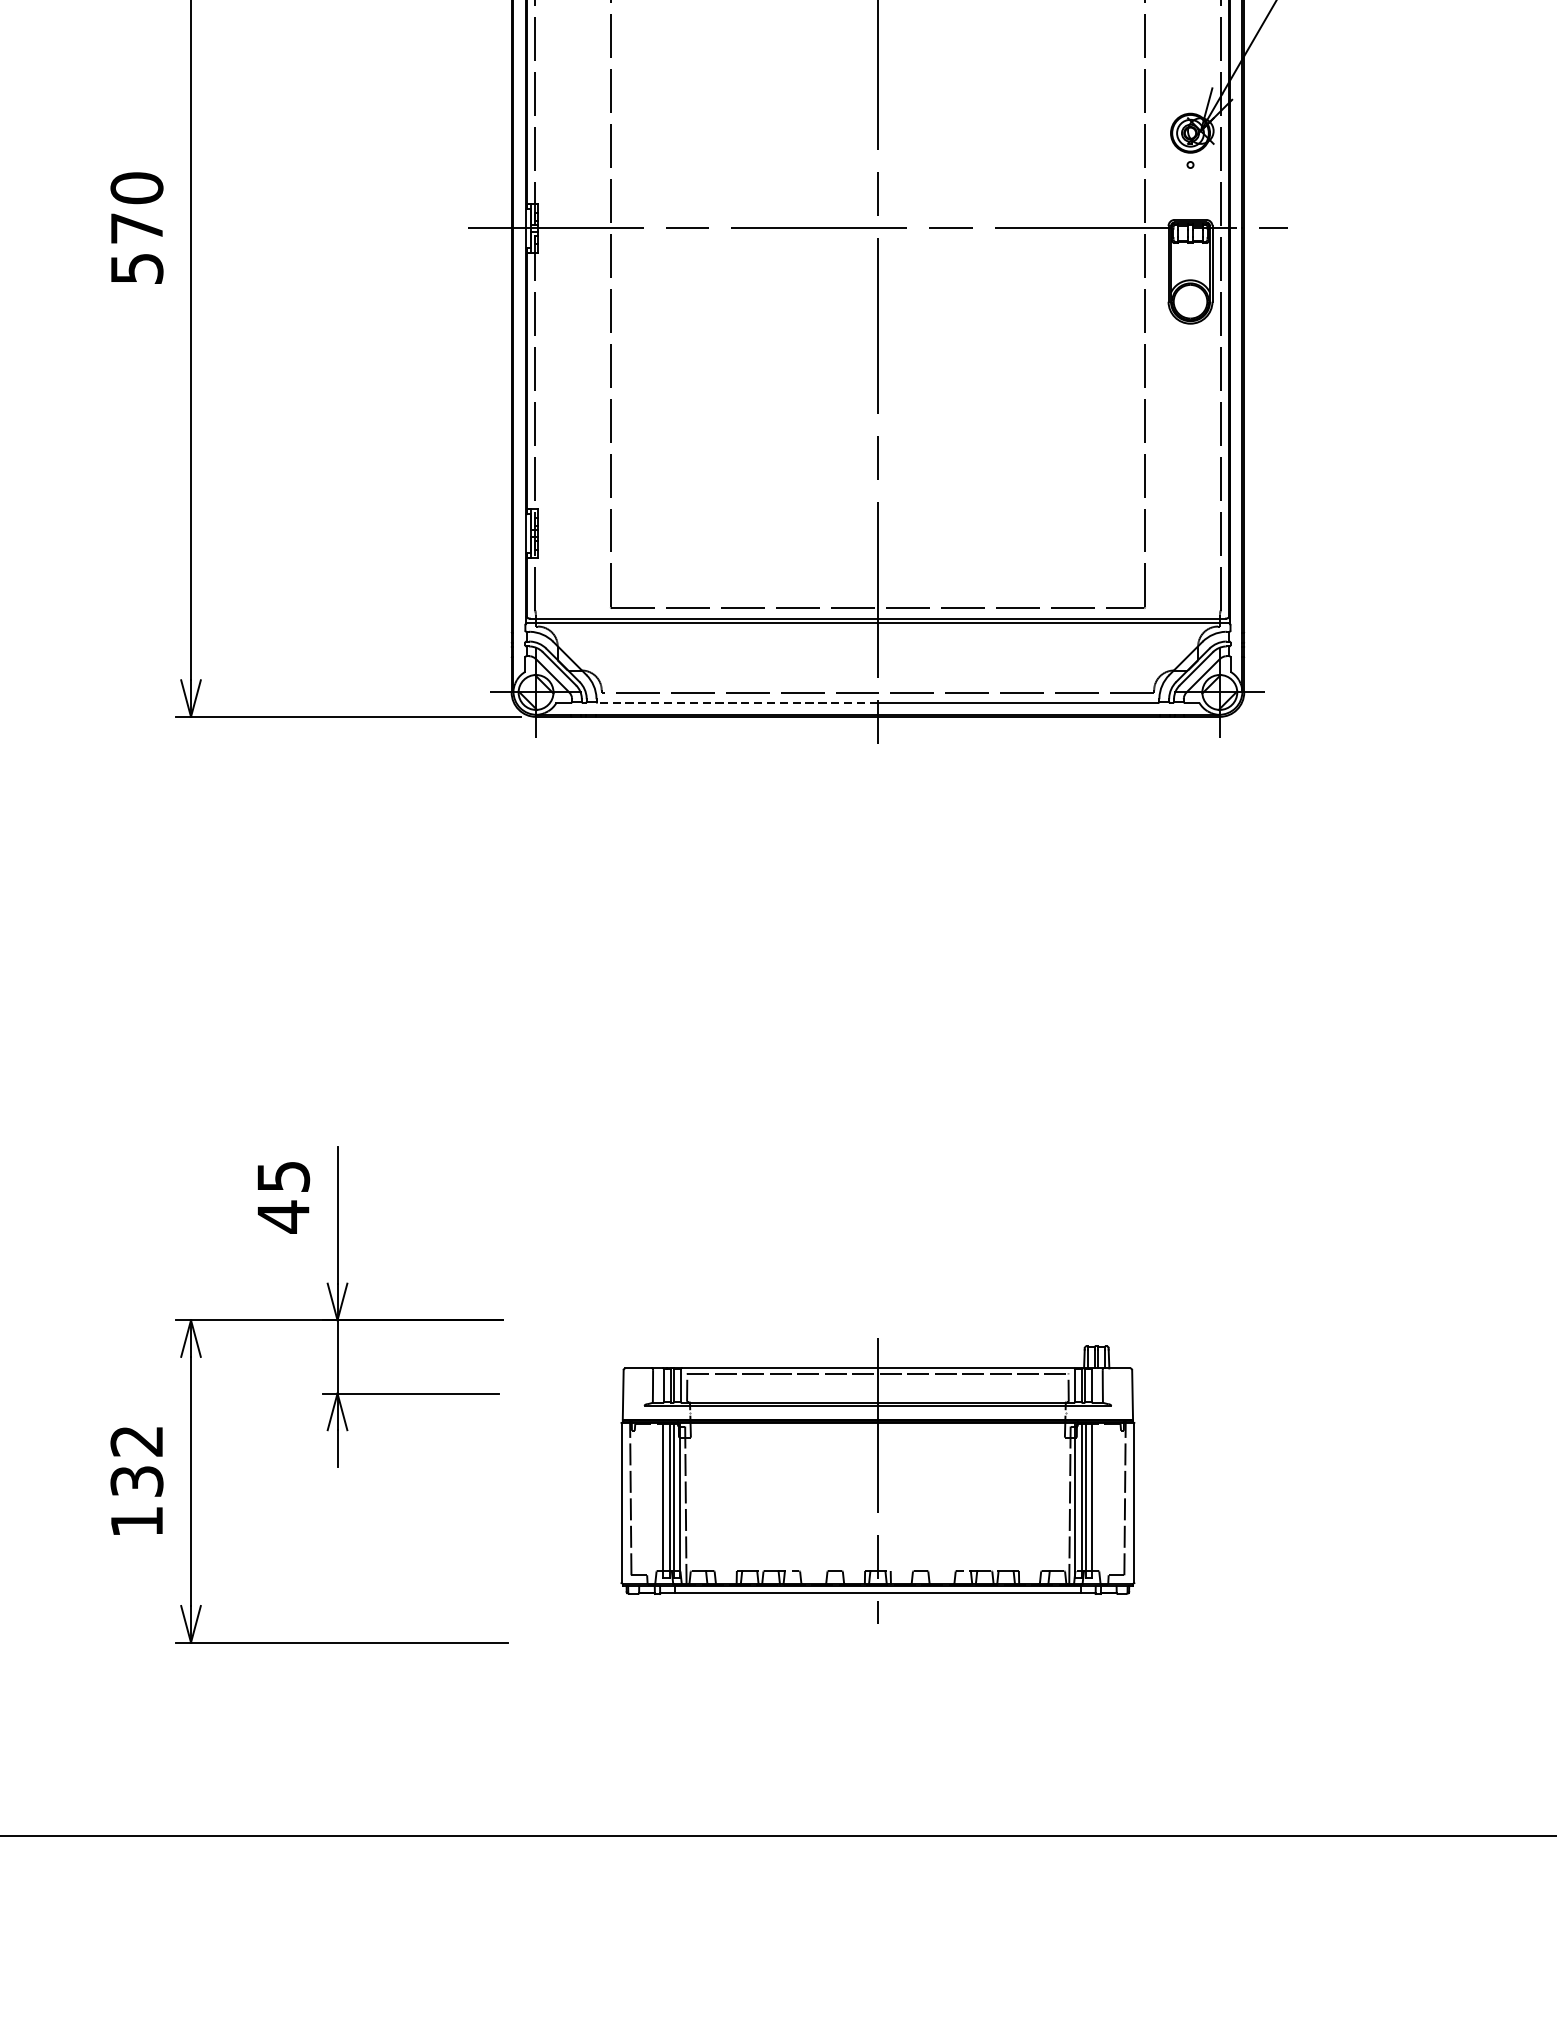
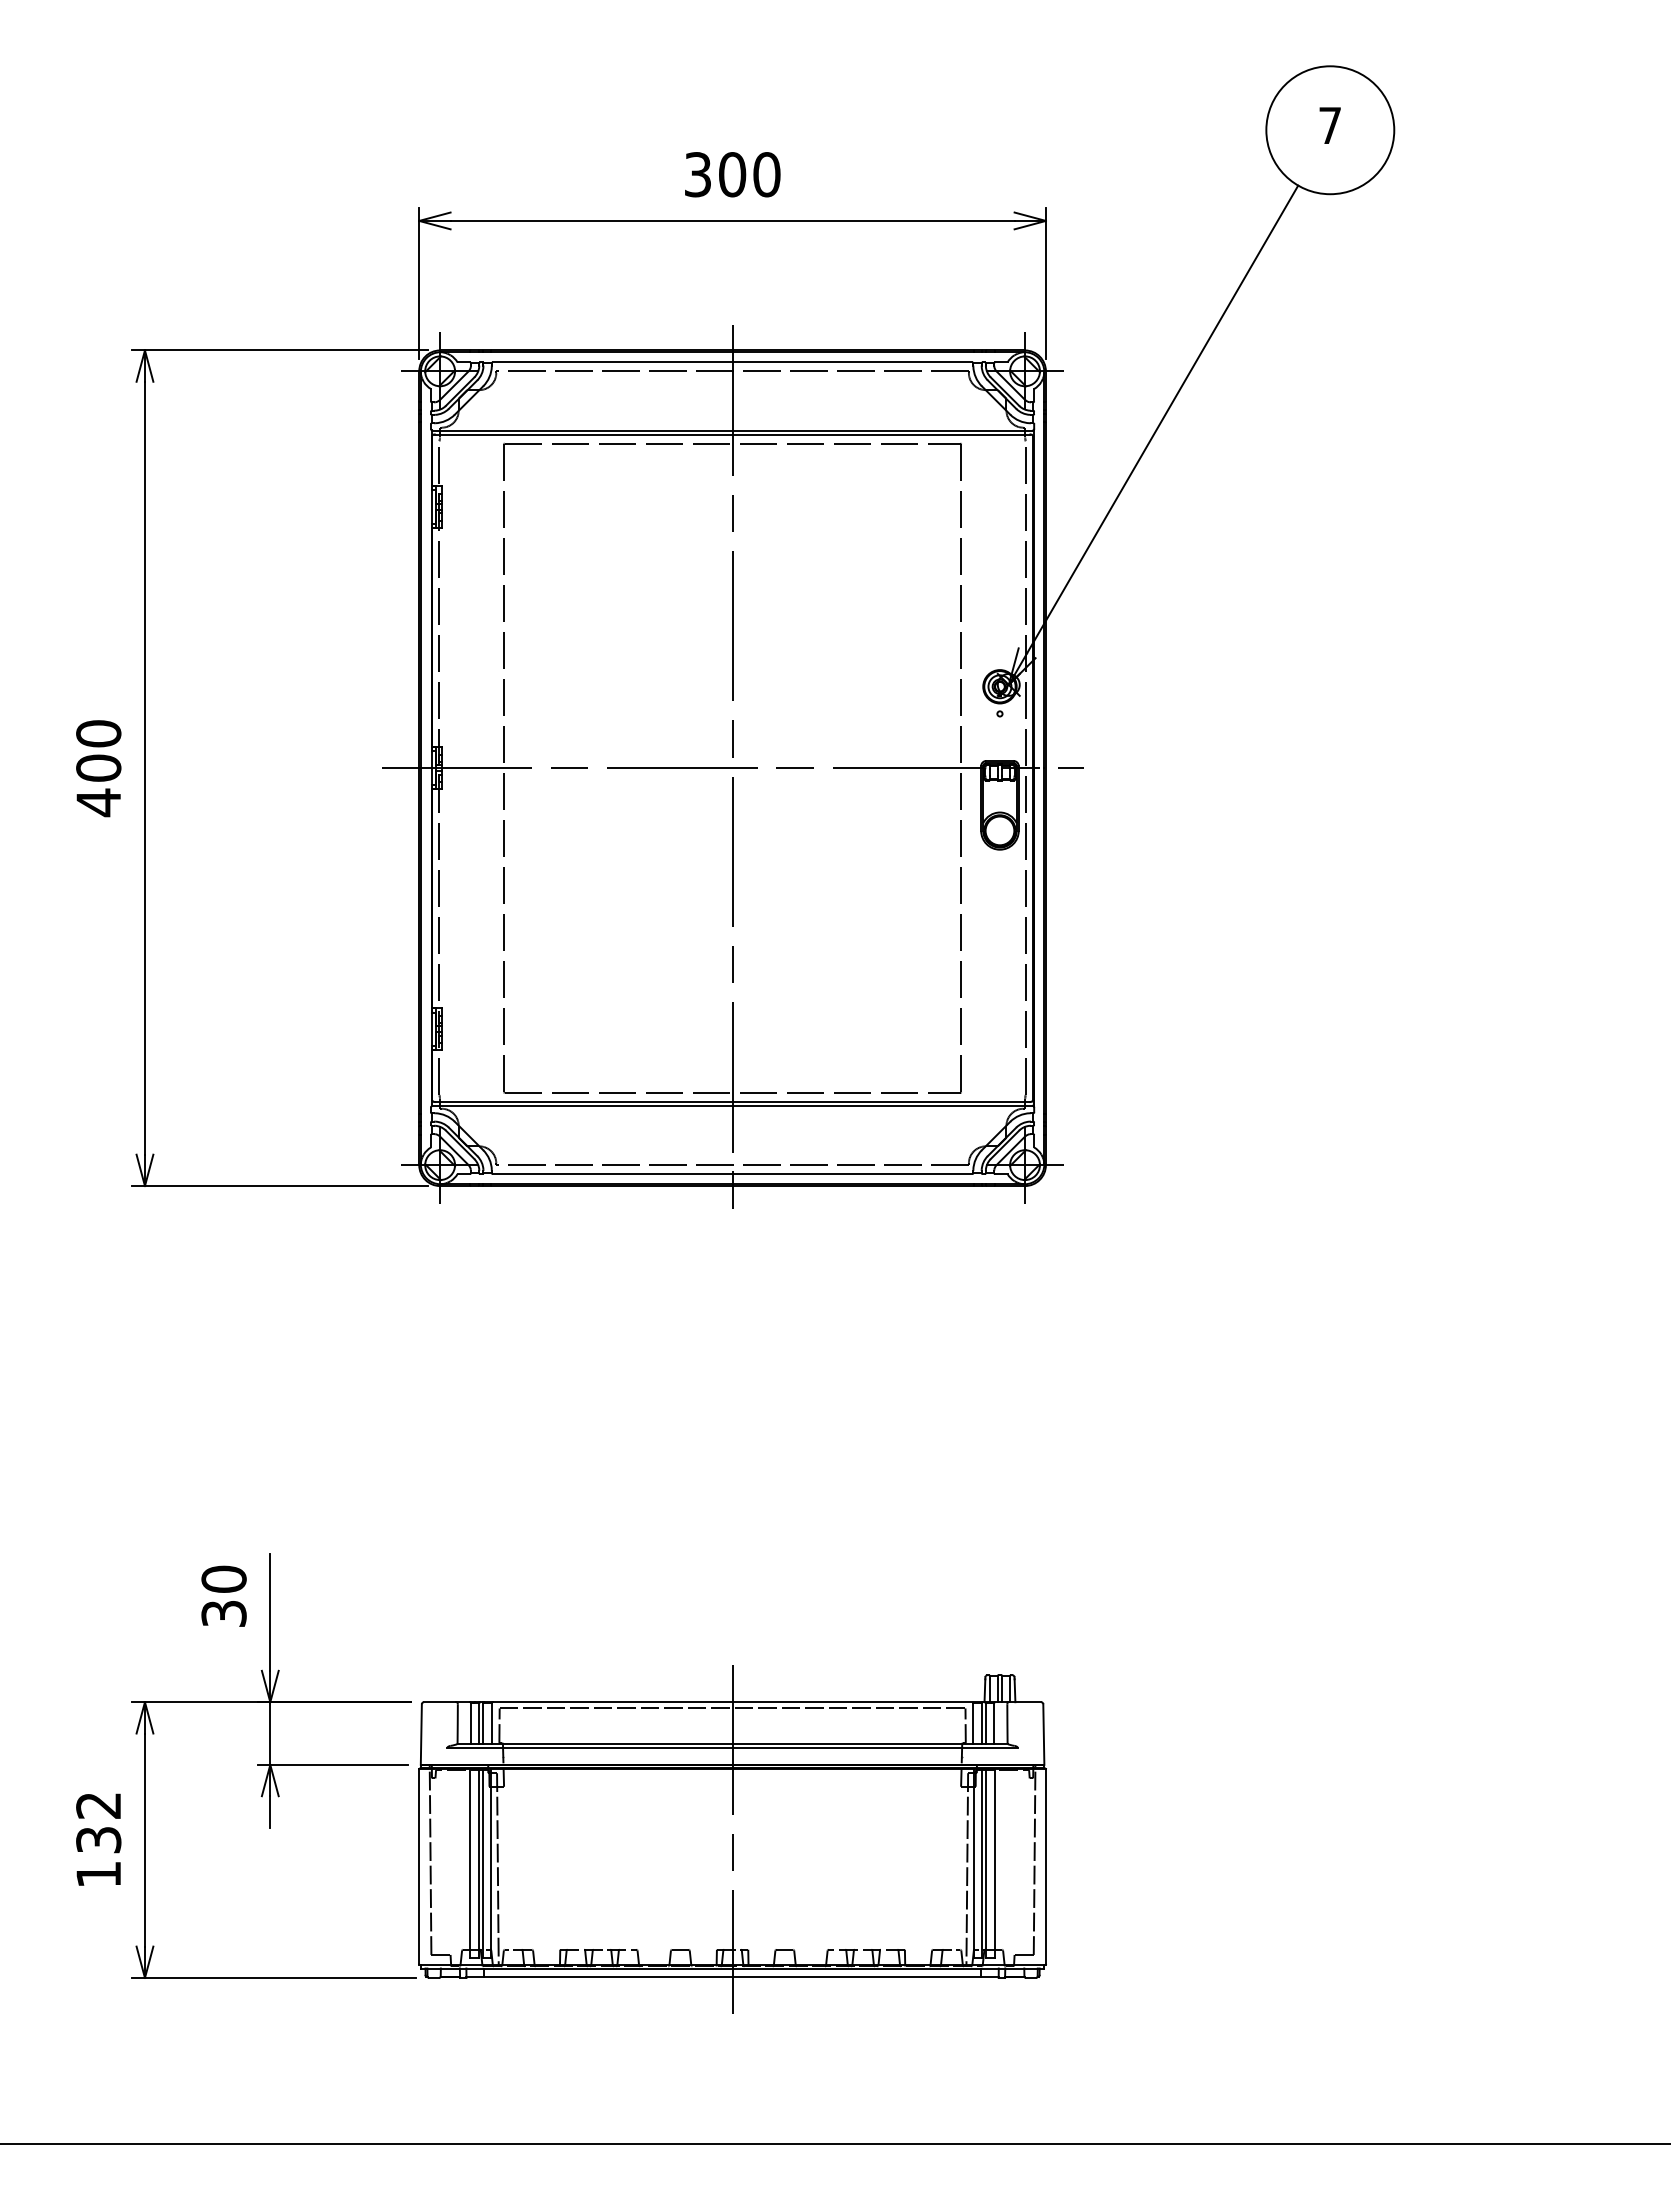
text: (136, 248) -> (98, 785), 570 -> 400
line: (737, 703) -> (612, 1174), dashed -> solid
text: (282, 1196) -> (223, 1596), 45 -> 30
part: (877, 1480) -> (732, 1839), size x1.43

